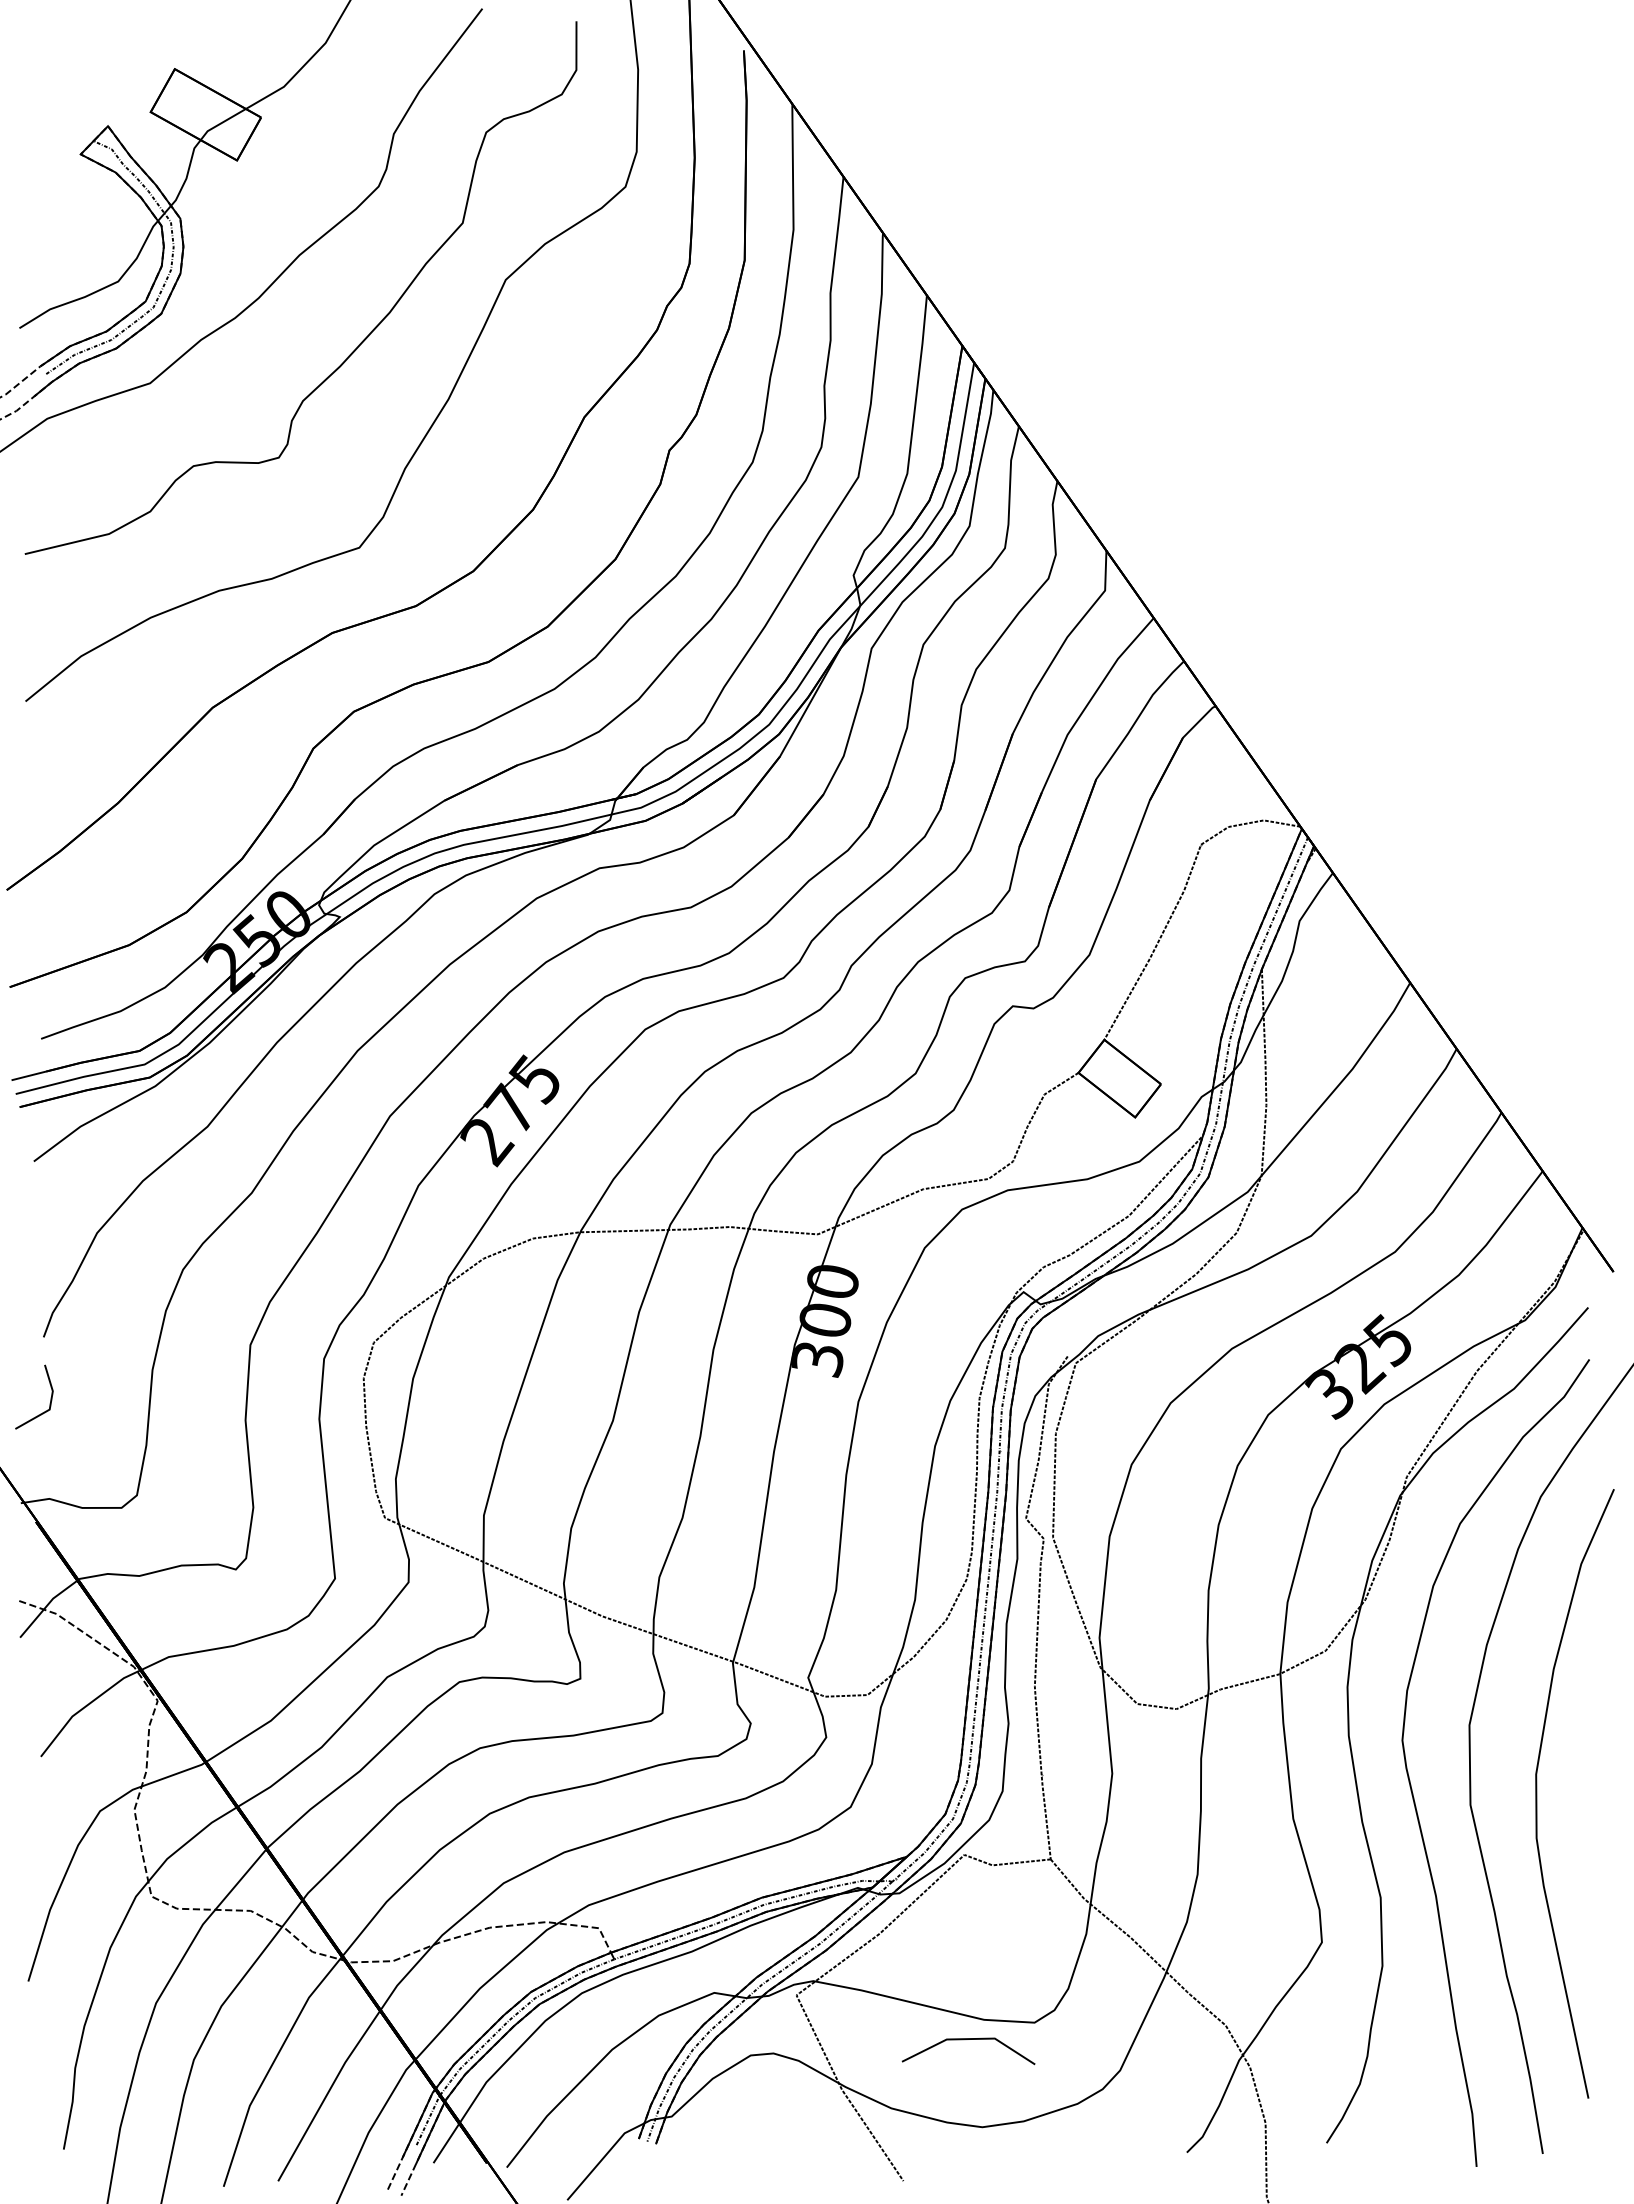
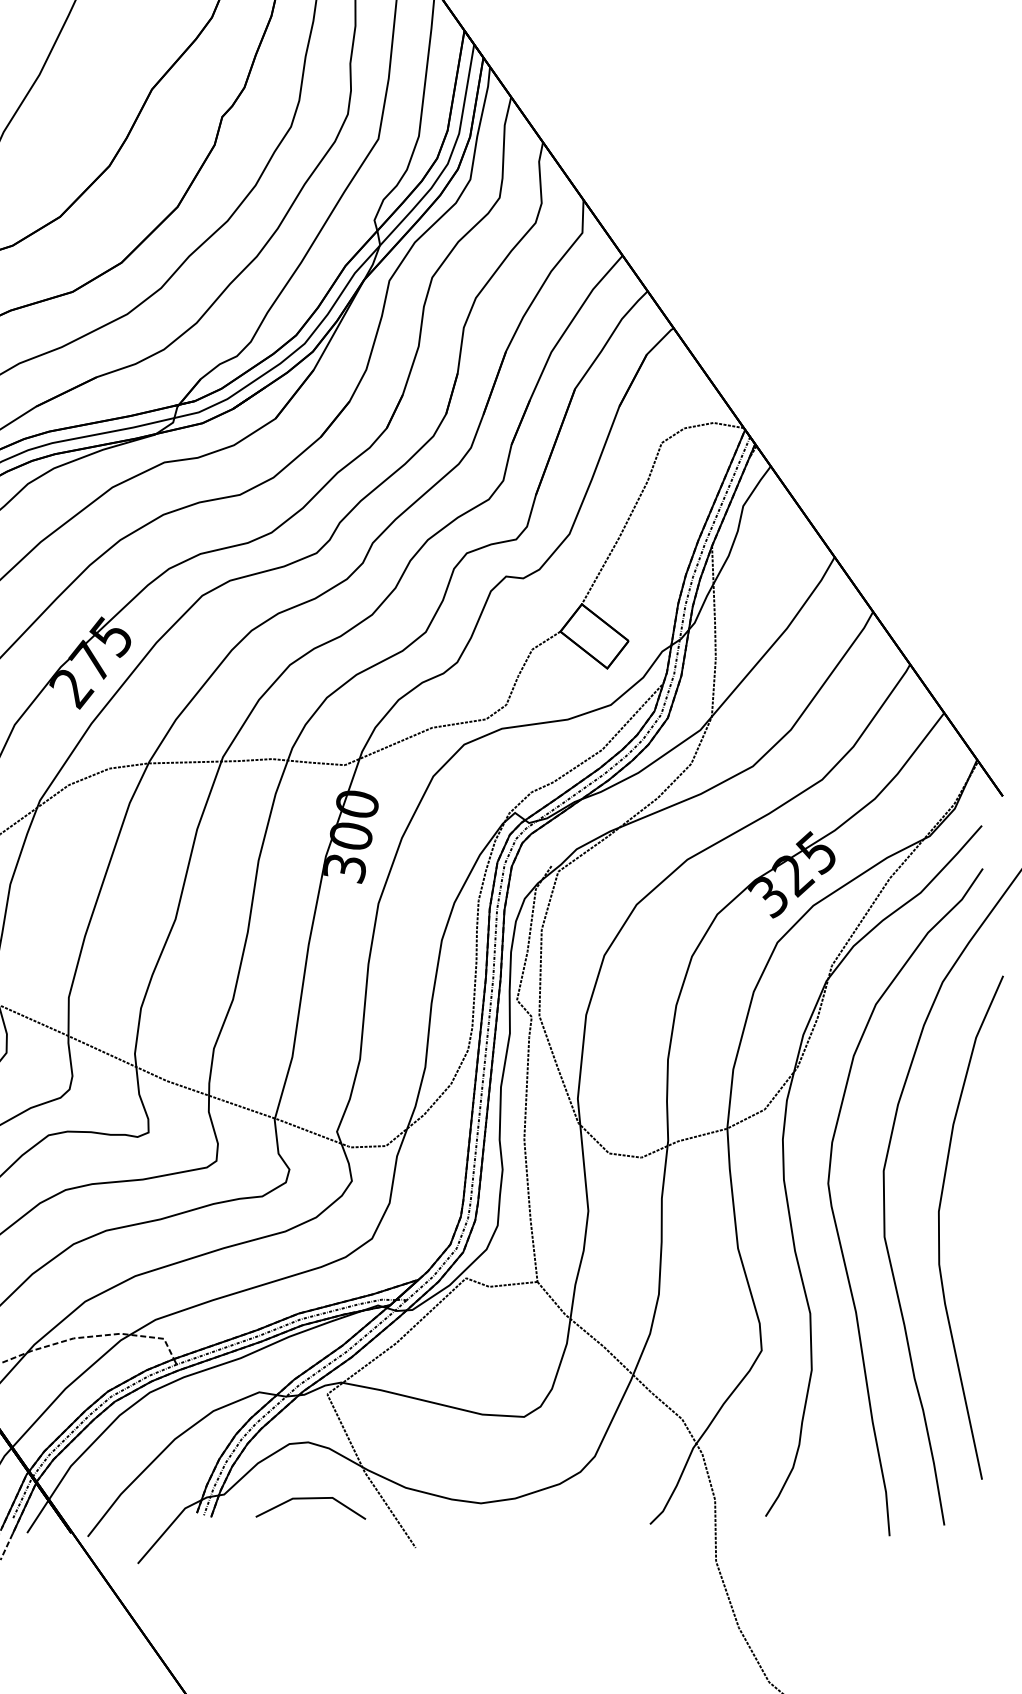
line: (964, 2040) -> (307, 1499), moved

